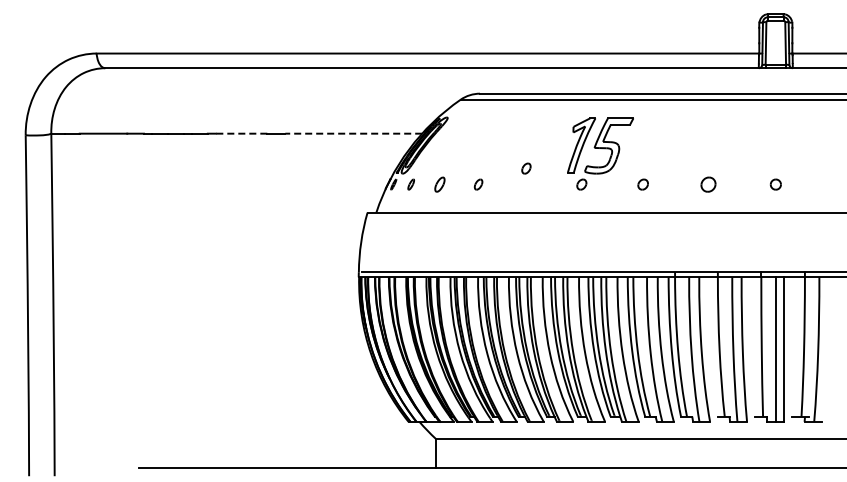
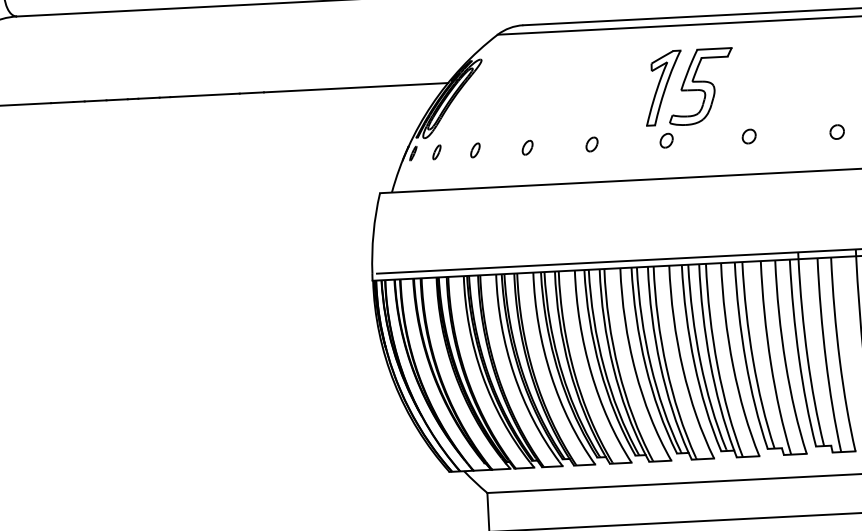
line: (241, 133) -> (204, 95), dashed -> solid
line: (353, 133) -> (355, 87), dashed -> solid
part: (526, 168) -> (592, 144), moved
part: (439, 184) -> (475, 150), size x0.71
part: (708, 184) -> (837, 131), size x0.71

